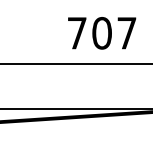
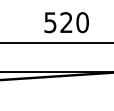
text: (101, 33) -> (66, 22), 707 -> 520

